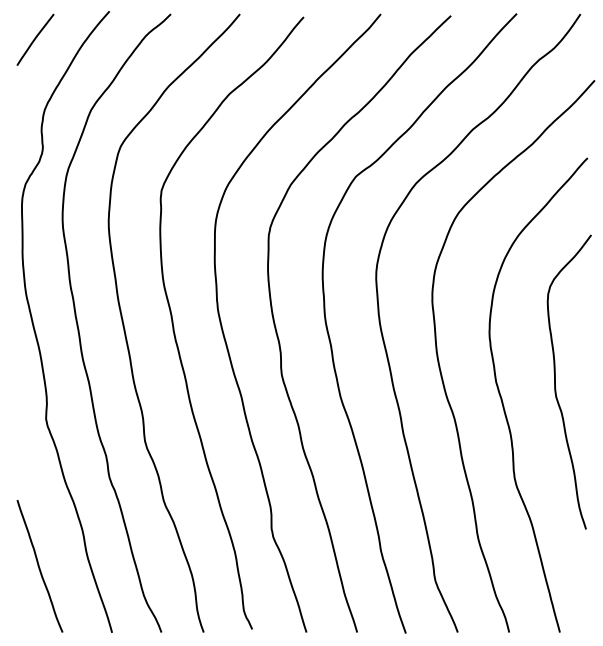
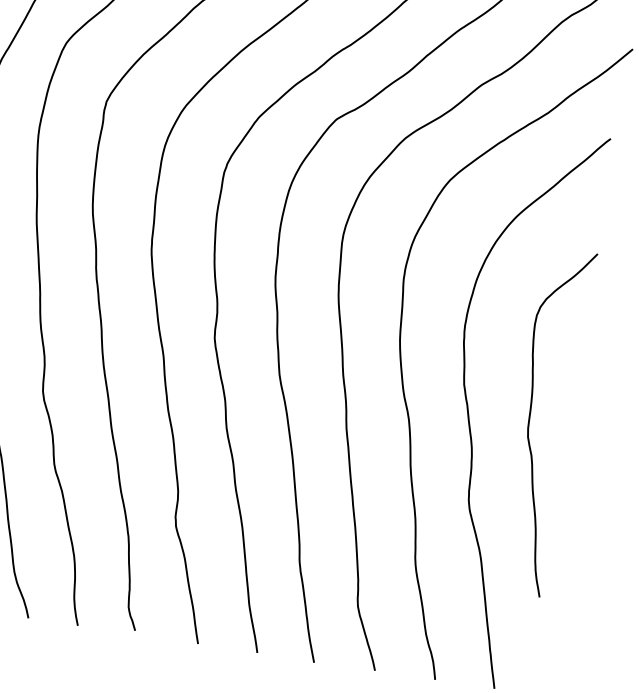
curve: (555, 381) -> (529, 418), moved

